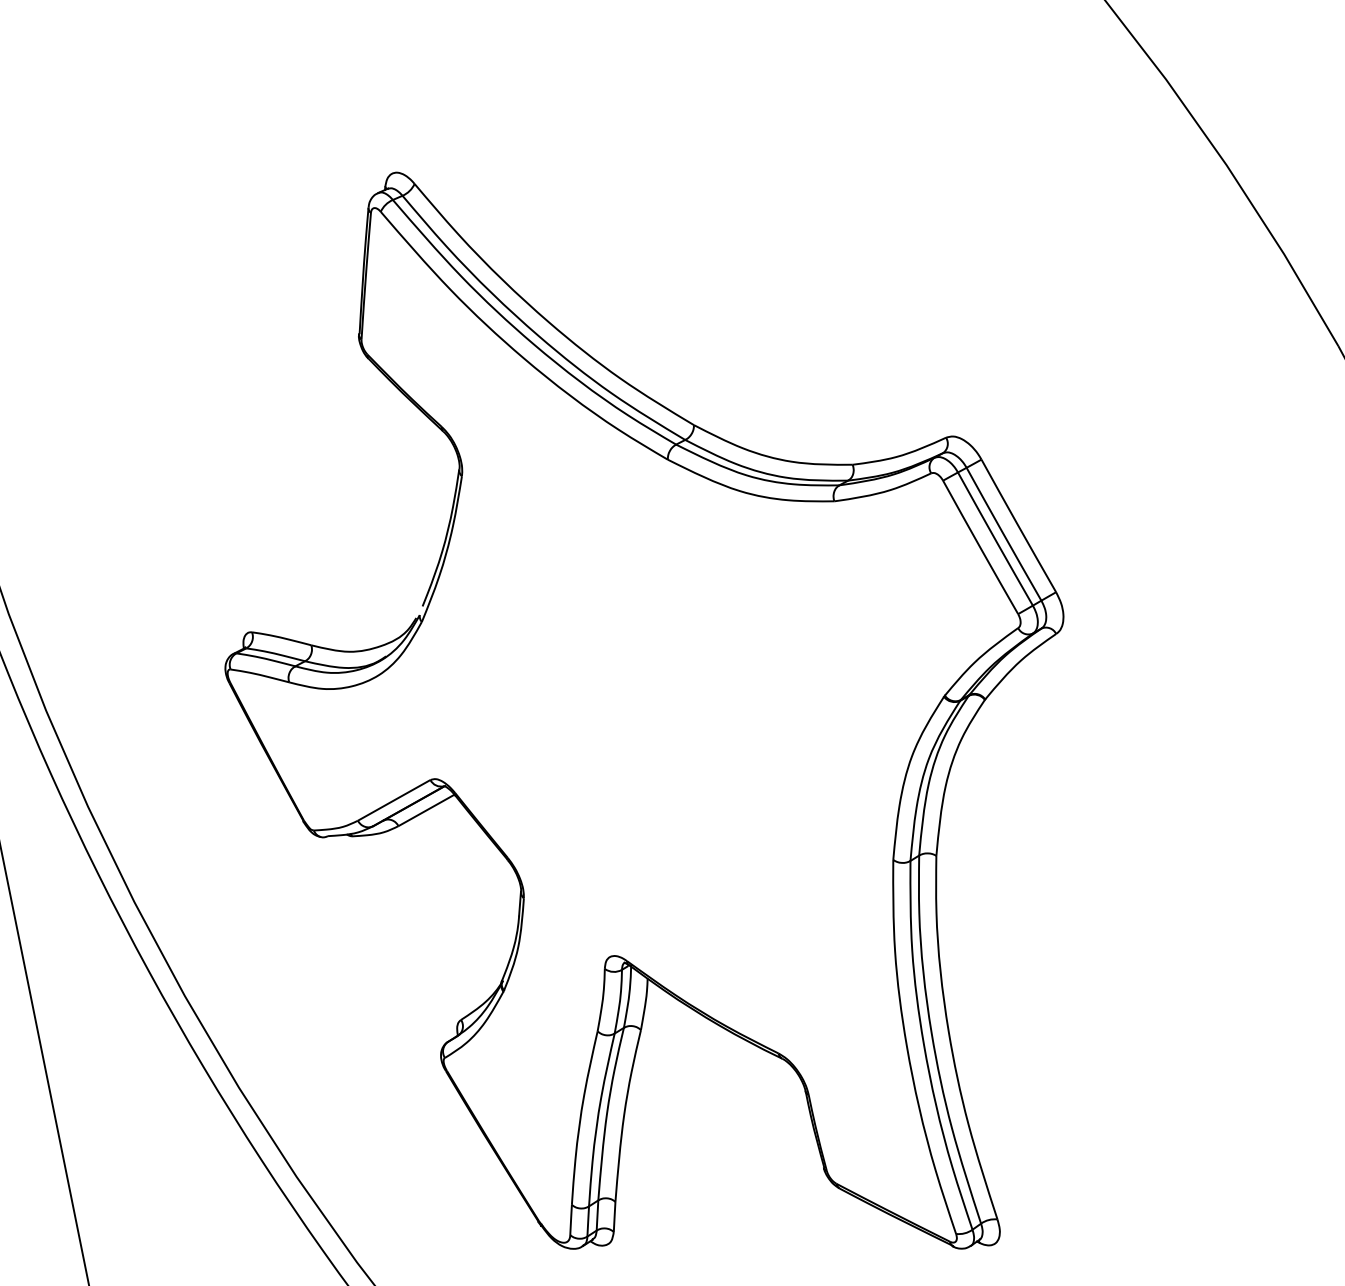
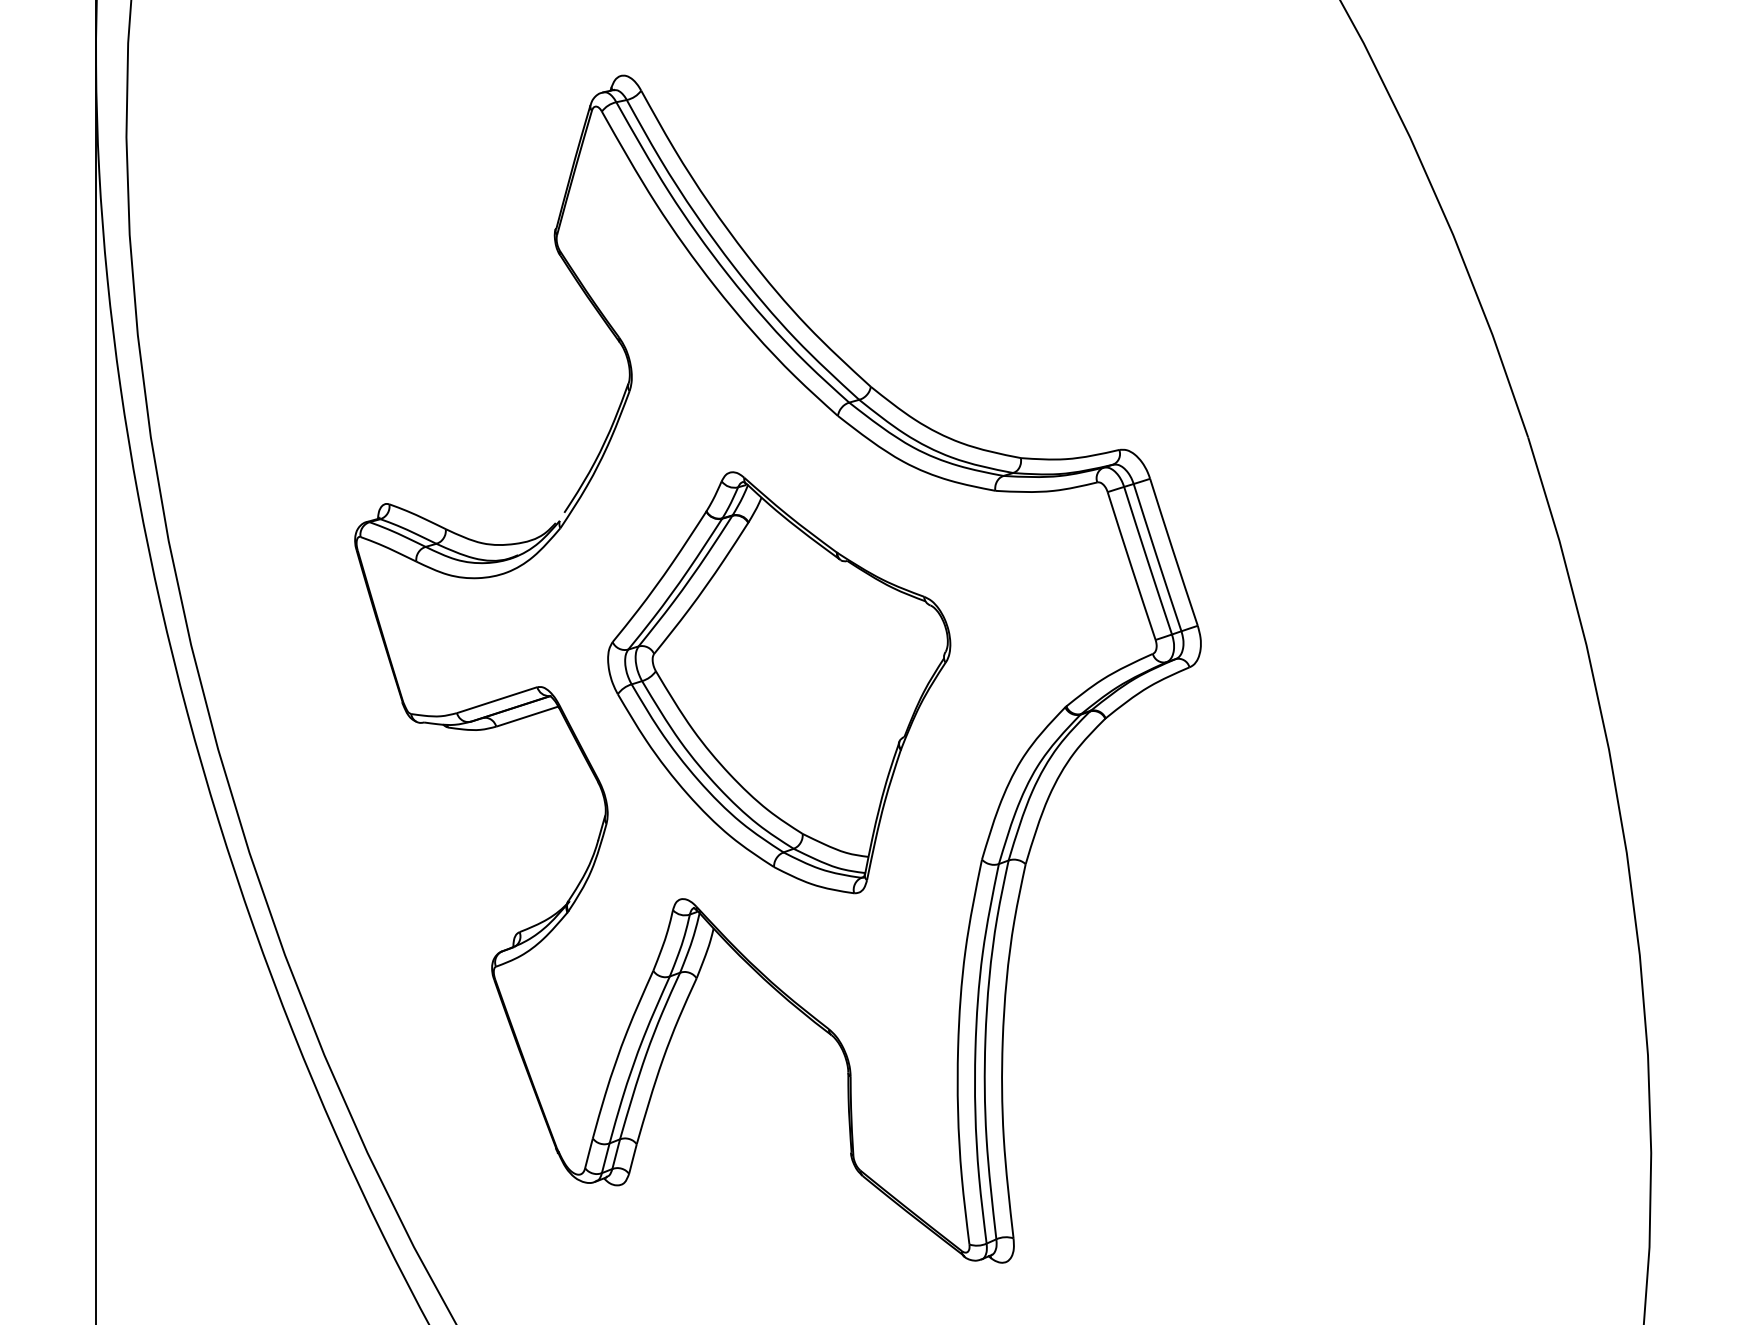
part: (663, 728) -> (779, 682), added

